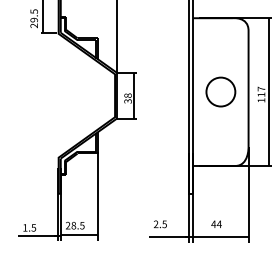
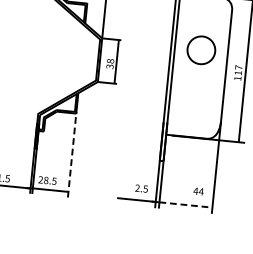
part: (220, 91) -> (201, 49), moved
line: (98, 196) -> (72, 154), solid -> dashed
text: (216, 223) -> (198, 190), moved
text: (160, 224) -> (141, 188), moved
line: (220, 236) -> (185, 204), solid -> dashed

